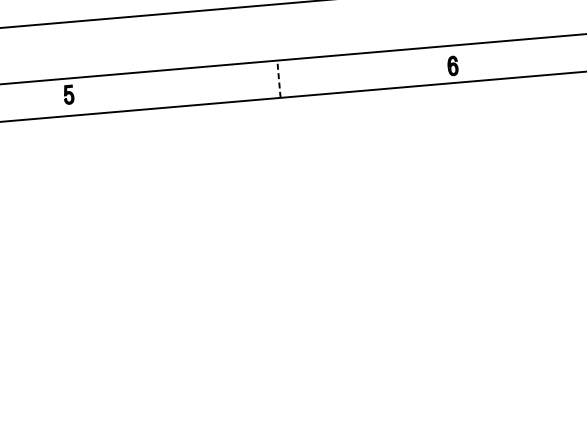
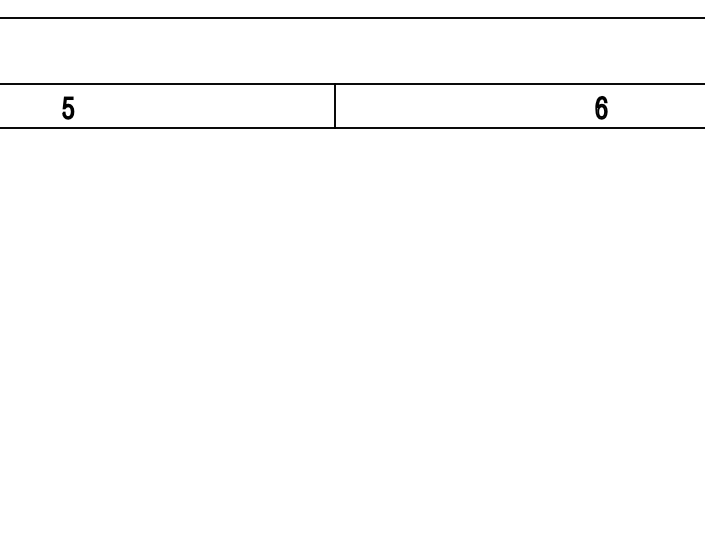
part: (452, 65) -> (601, 107), moved
line: (278, 78) -> (334, 105), dashed -> solid
part: (69, 94) -> (68, 107), moved

